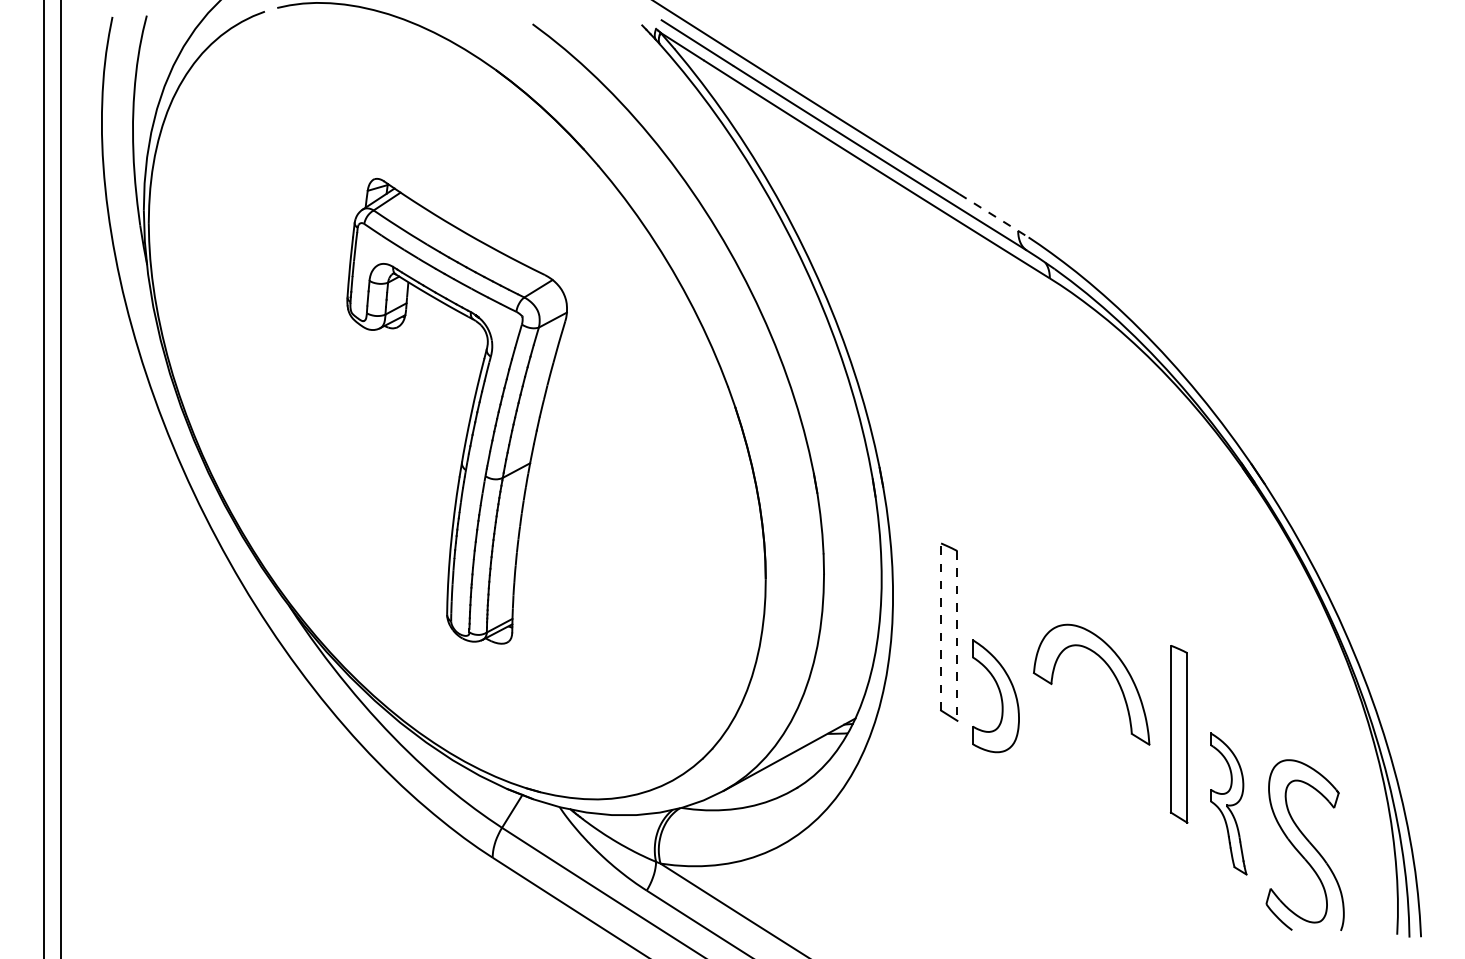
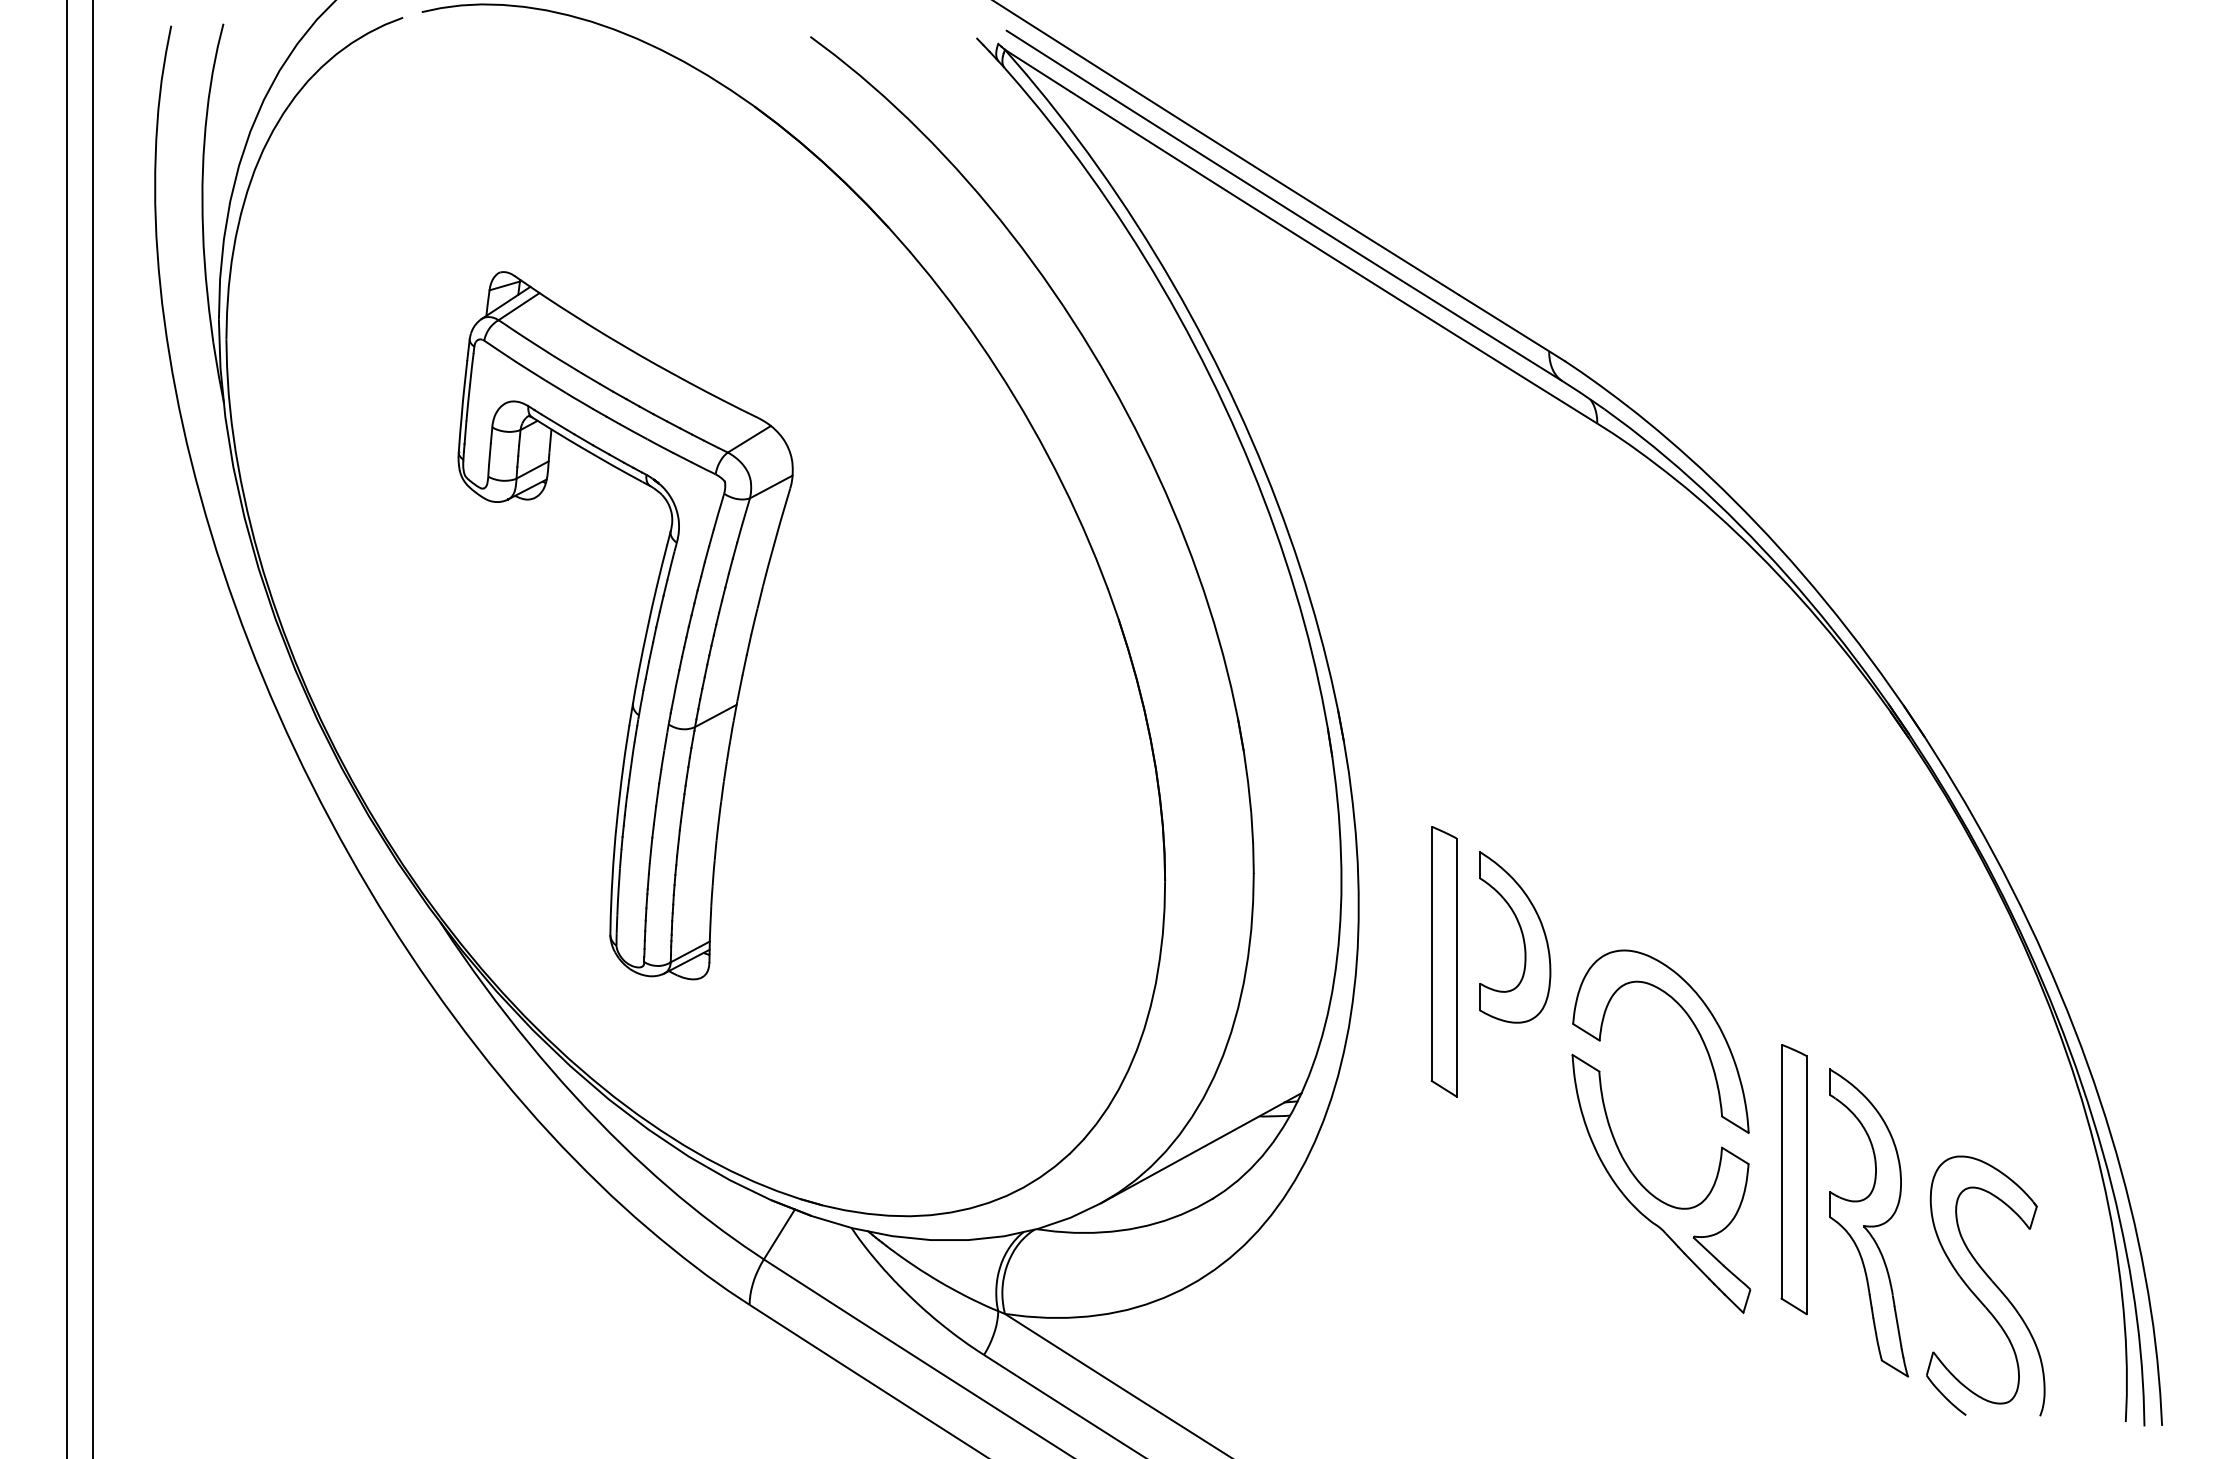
line: (993, 215) -> (1511, 327), dashed -> solid
part: (469, 416) -> (644, 633), moved
line: (941, 627) -> (1432, 954), dashed -> solid
line: (957, 635) -> (1456, 966), dashed -> solid
part: (995, 696) -> (1514, 937), moved
part: (1178, 734) -> (1793, 1179), moved
part: (1085, 783) -> (1651, 1192), added
part: (1228, 803) -> (1869, 1222), size x1.43

